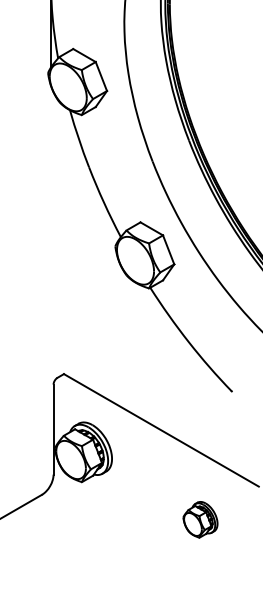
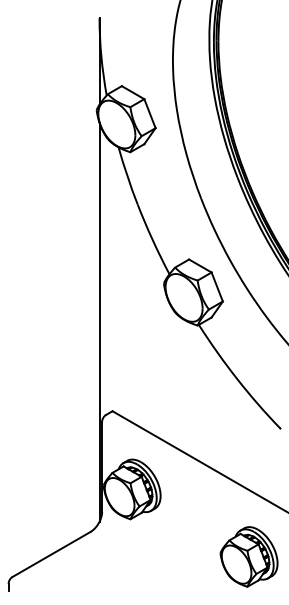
line: (50, 284) -> (99, 321), added
part: (199, 519) -> (248, 556), size x1.67

